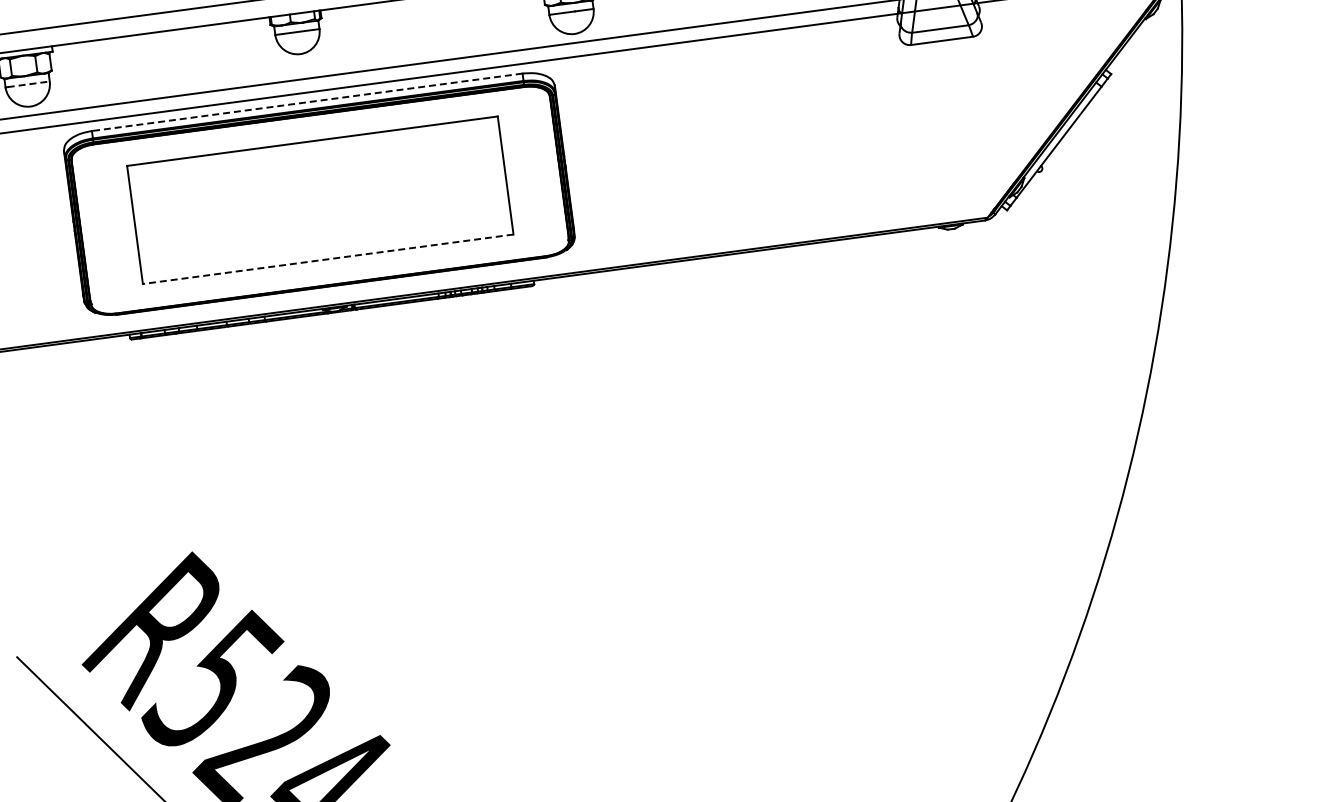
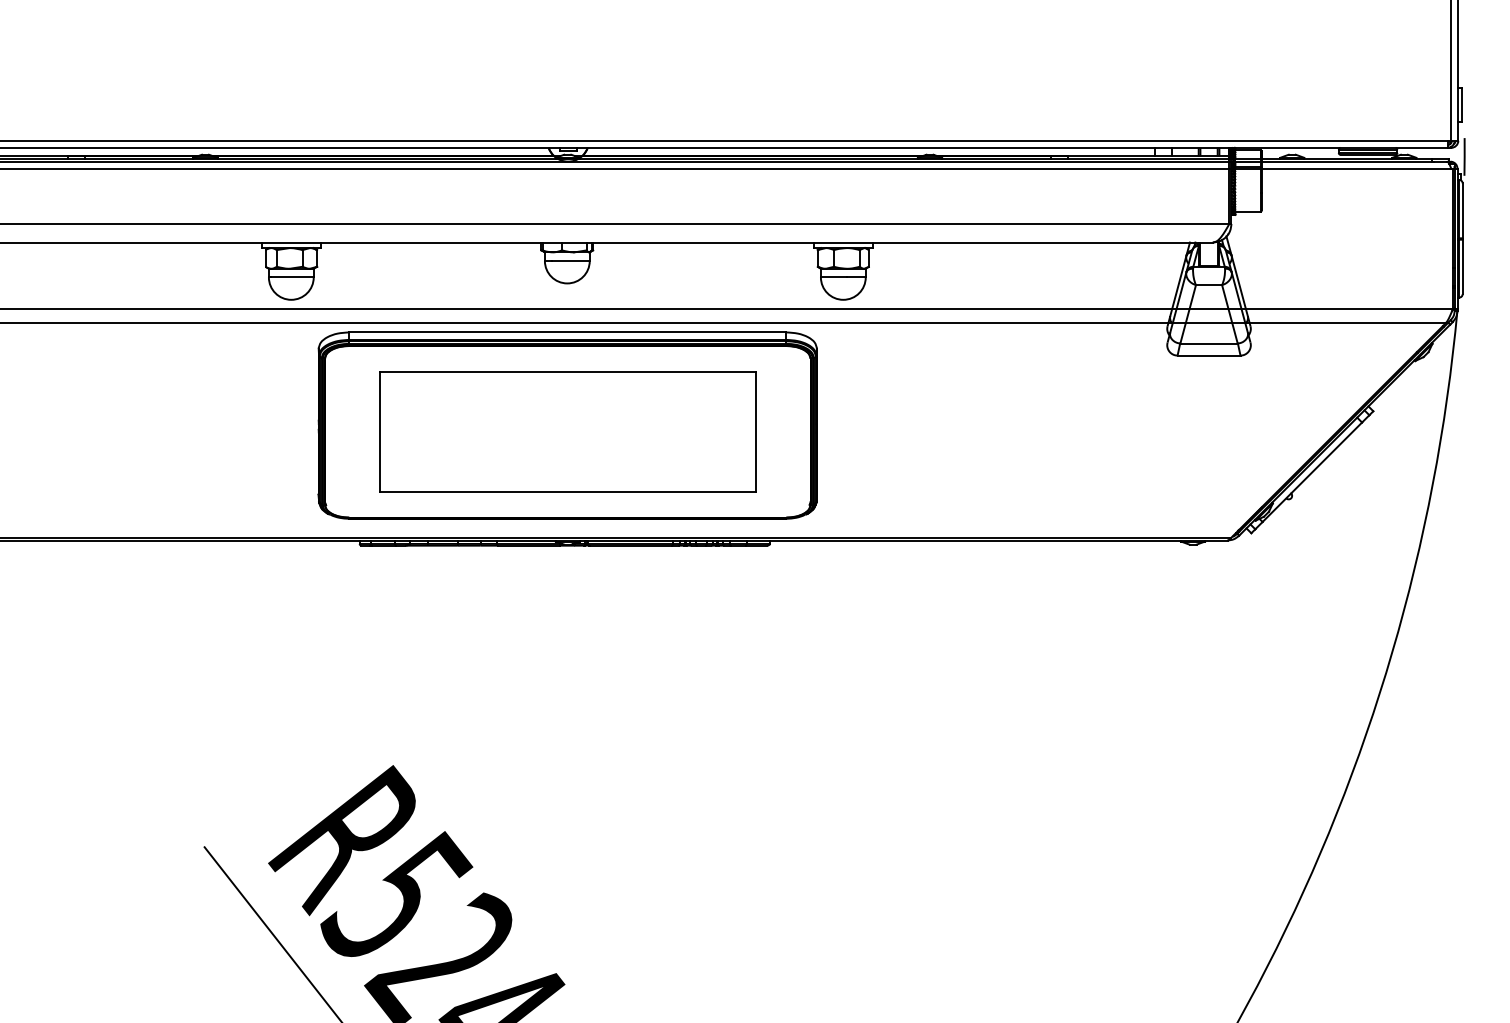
line: (28, 84) -> (292, 277), dashed -> solid
line: (306, 102) -> (567, 332), dashed -> solid
line: (327, 259) -> (567, 491), dashed -> solid

